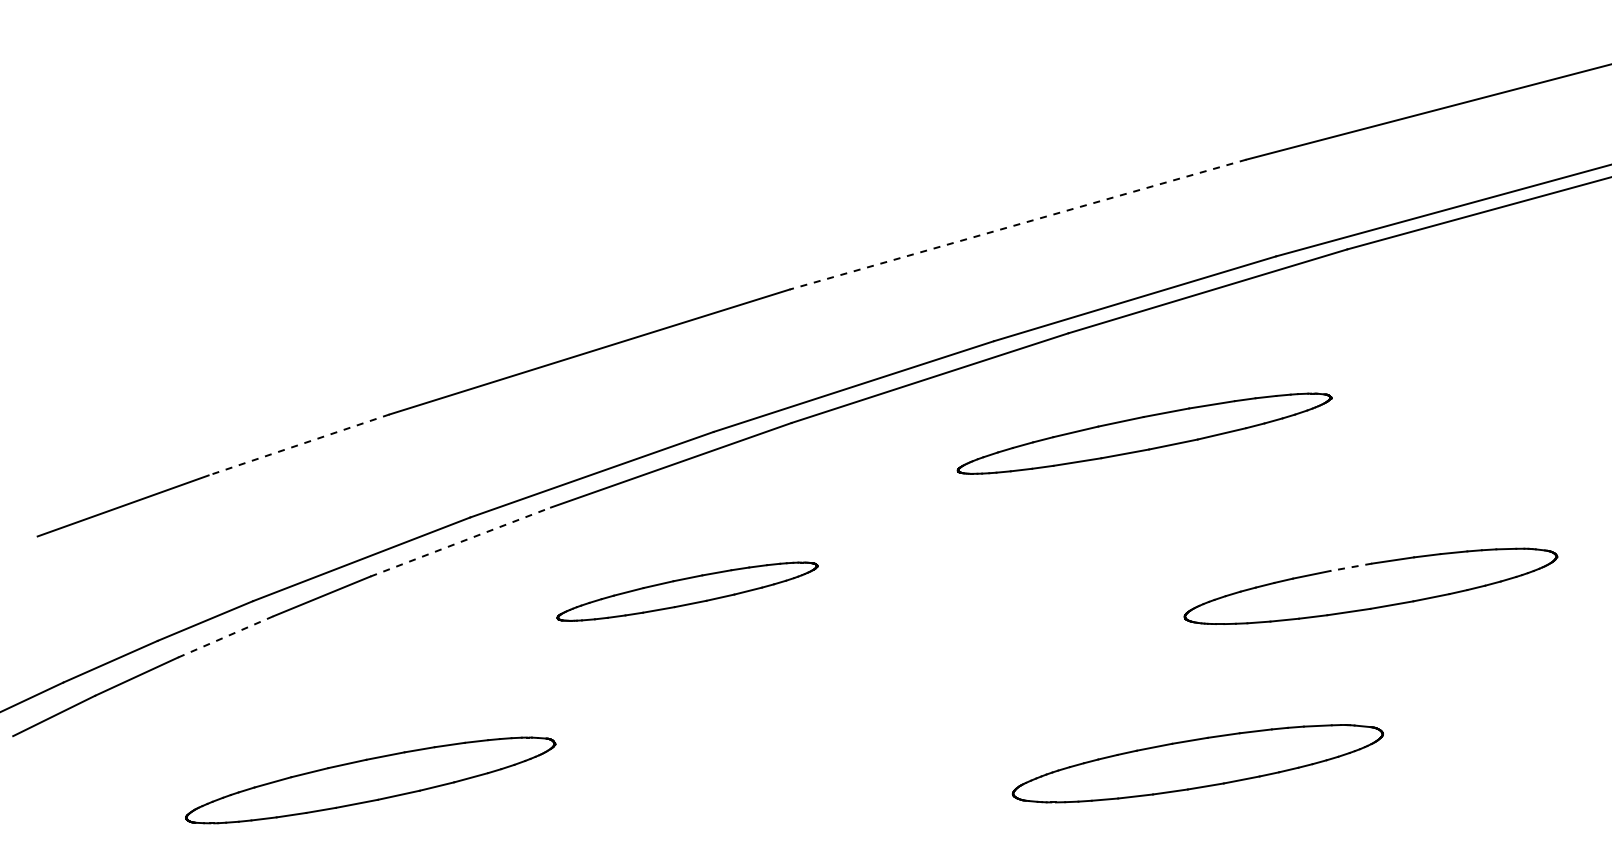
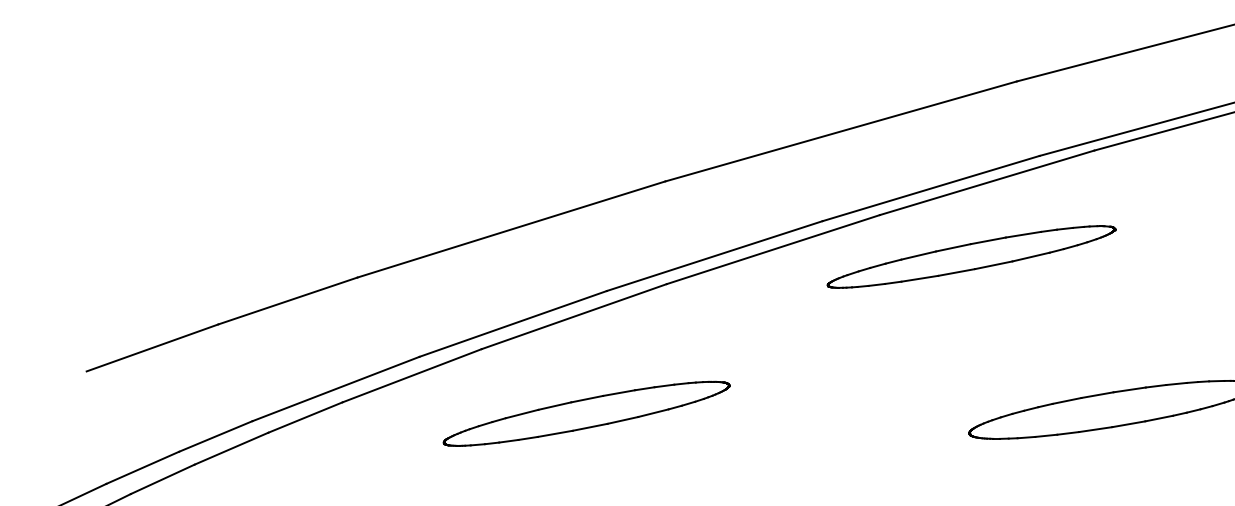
line: (1017, 224) -> (840, 131), dashed -> solid
part: (1144, 433) -> (971, 256), moved
line: (299, 444) -> (288, 300), dashed -> solid
line: (460, 542) -> (412, 376), dashed -> solid
line: (1350, 567) -> (1096, 395), dashed -> solid
part: (687, 591) -> (586, 413), size x1.43
line: (226, 636) -> (231, 448), dashed -> solid

